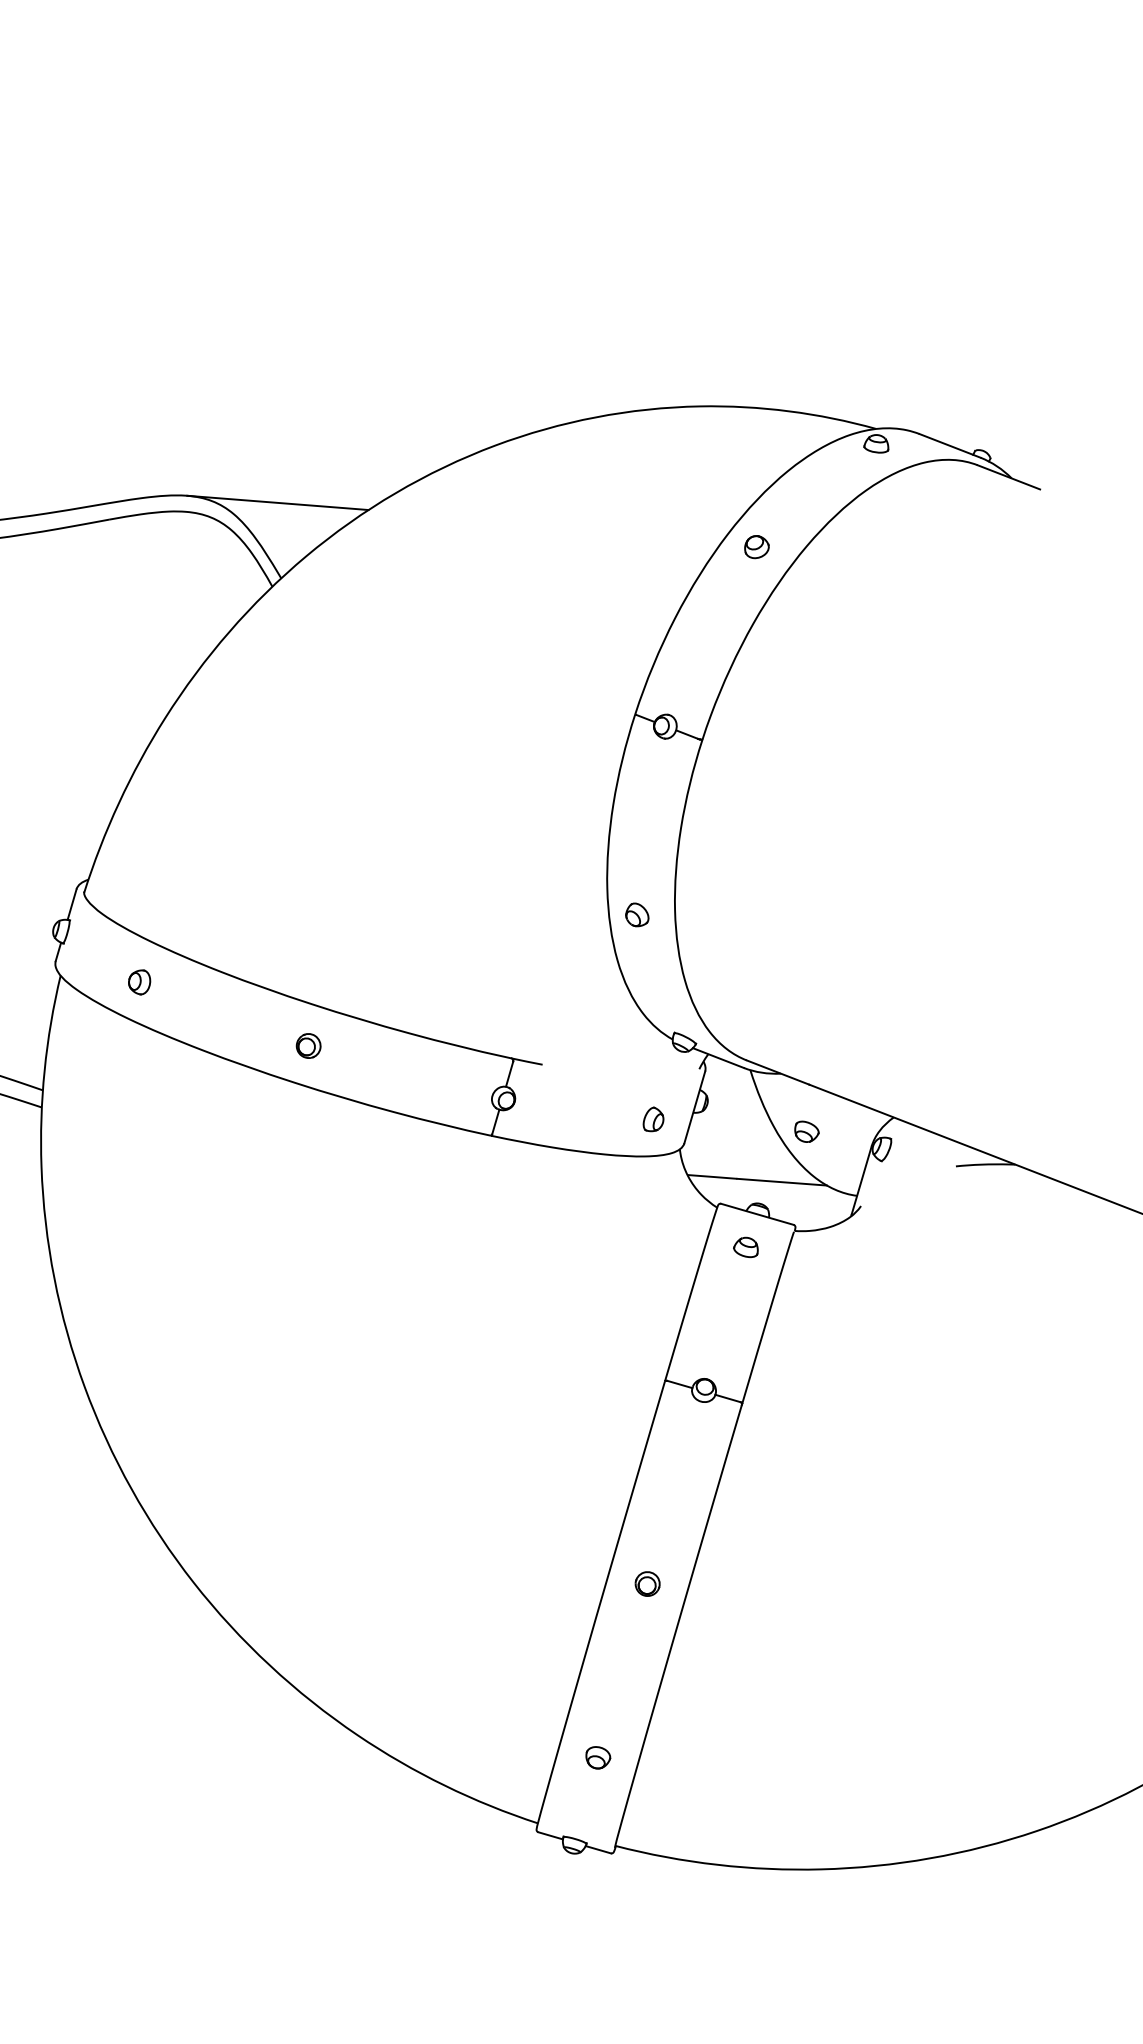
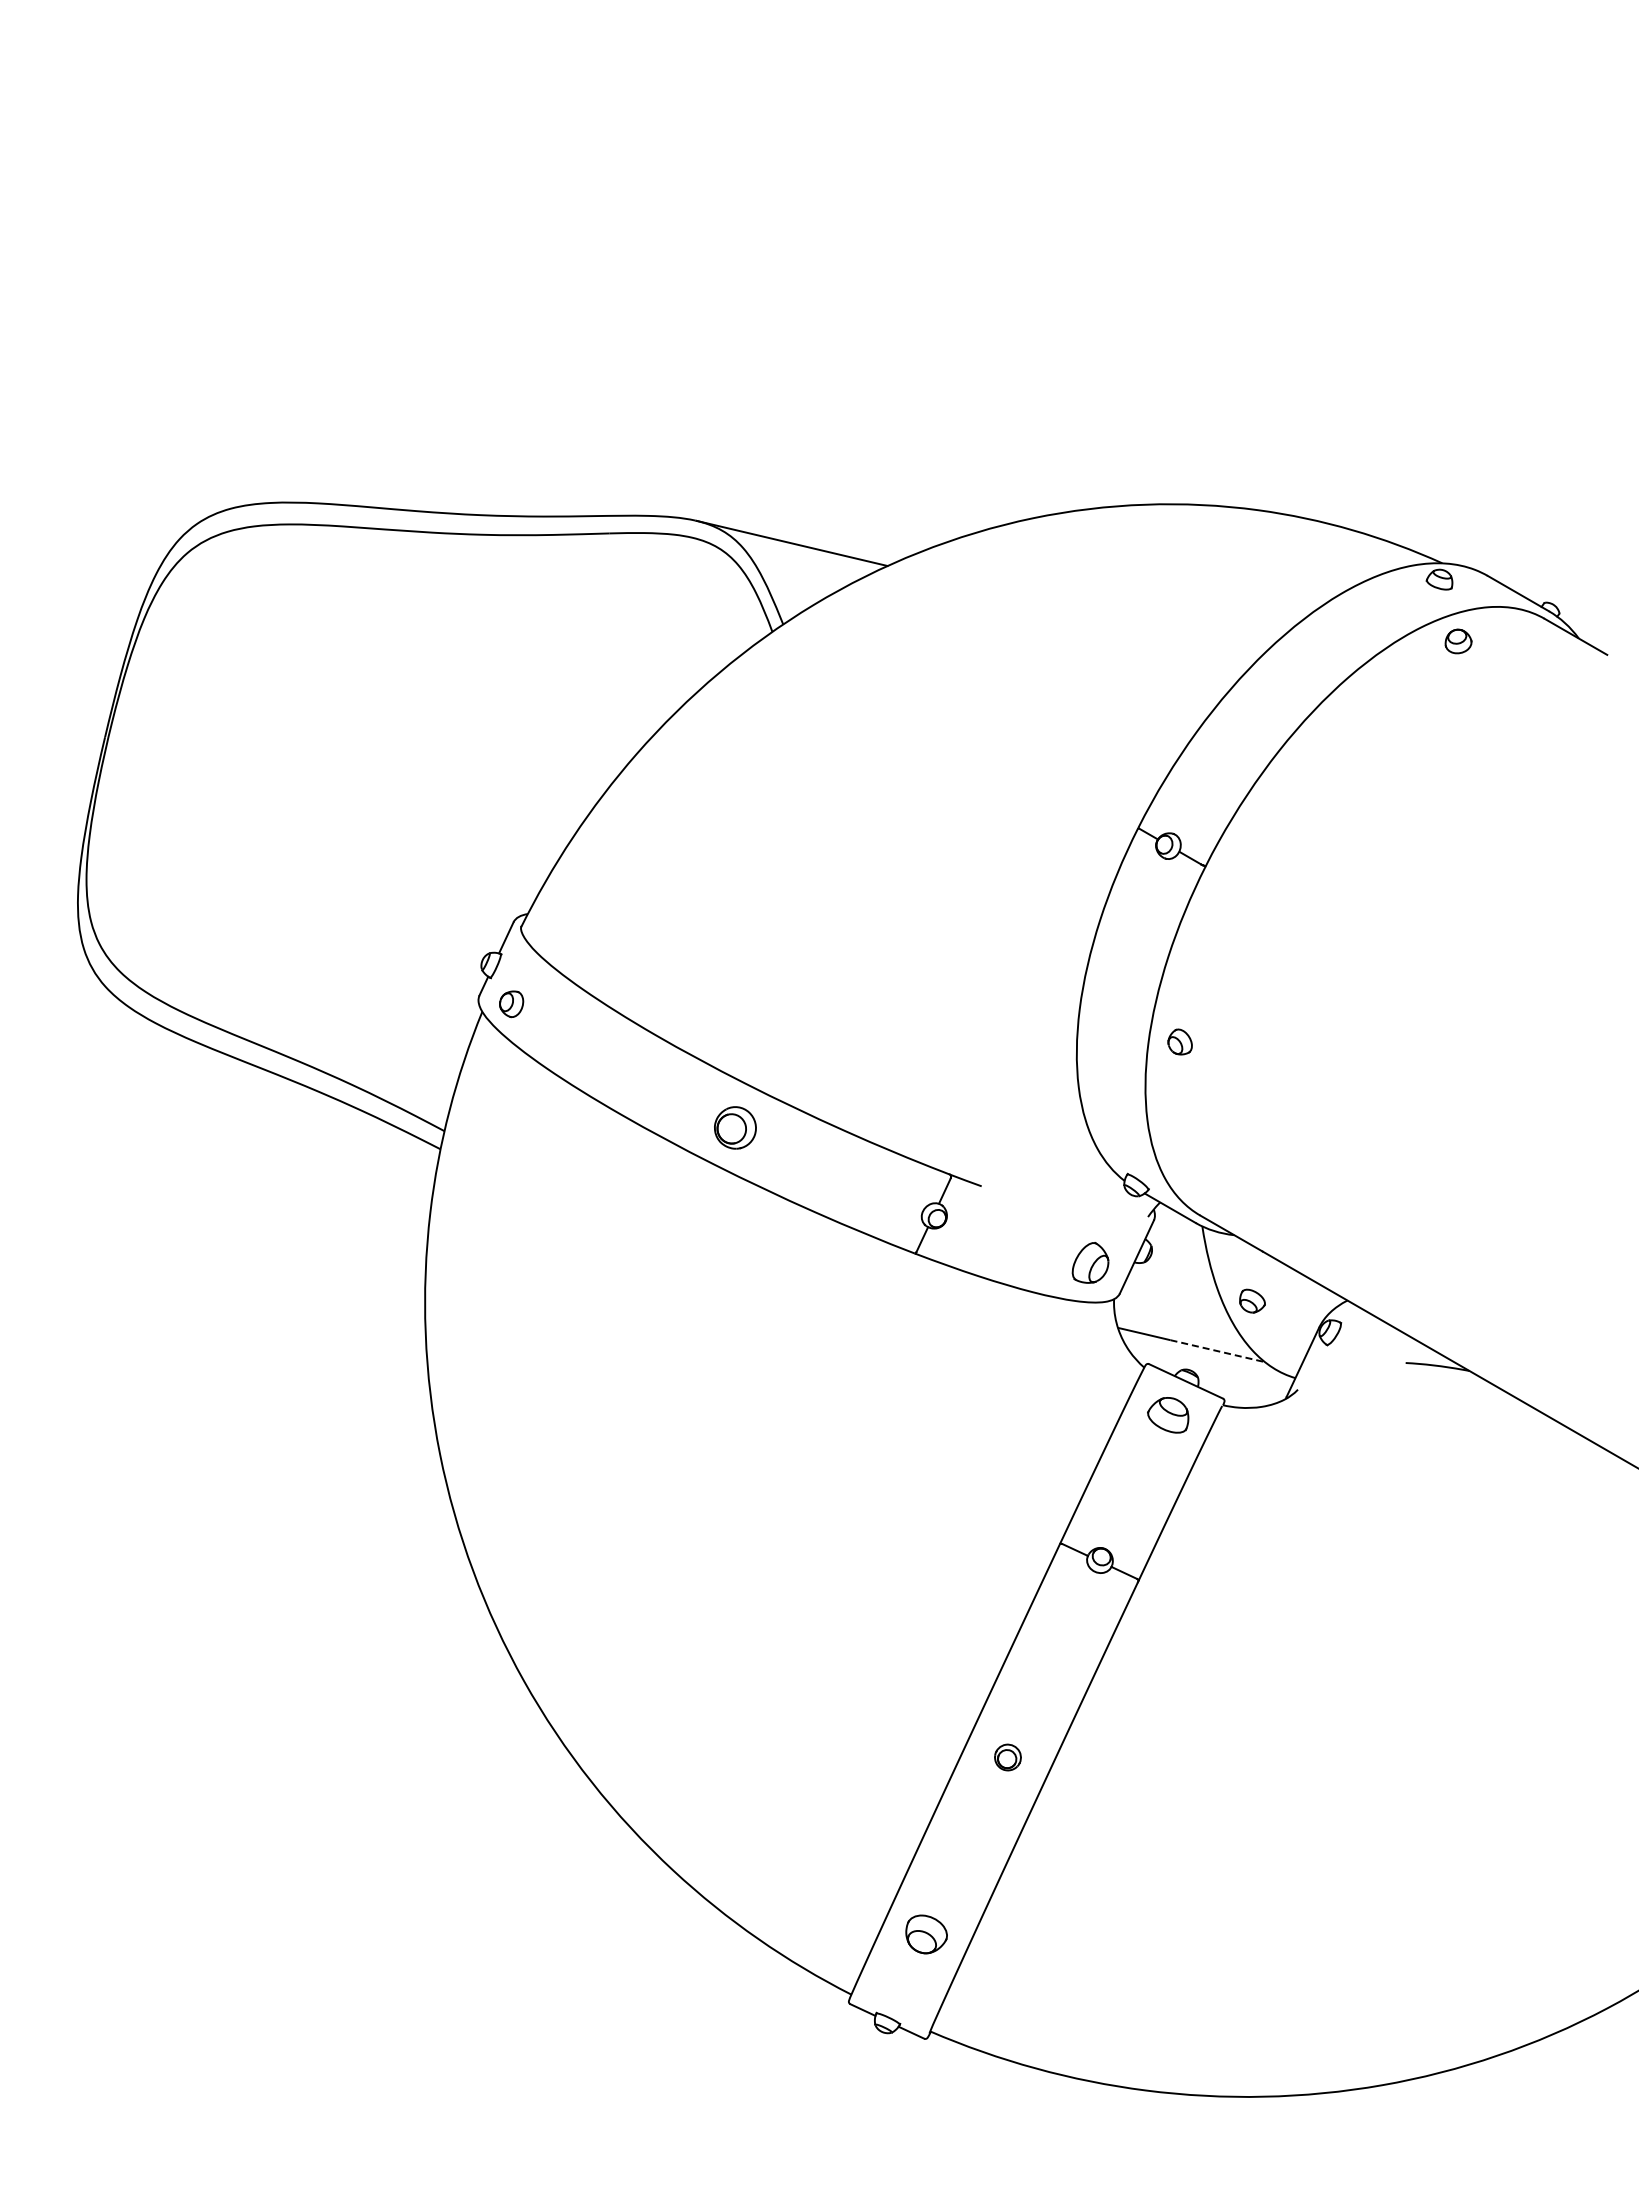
part: (756, 546) -> (1458, 641), moved
part: (636, 914) -> (1179, 1041), moved
part: (139, 982) -> (511, 1004), moved
part: (307, 1045) -> (734, 1127), size x1.6
part: (653, 1119) -> (1090, 1262), size x1.6
line: (781, 1182) -> (1217, 1351), solid -> dashed
part: (745, 1247) -> (1167, 1414), size x1.6
part: (598, 1757) -> (926, 1934), size x1.6

